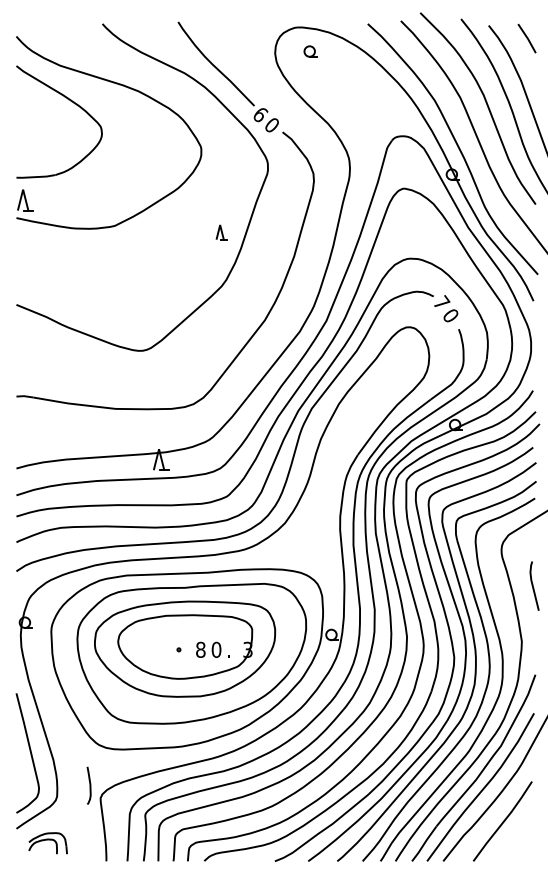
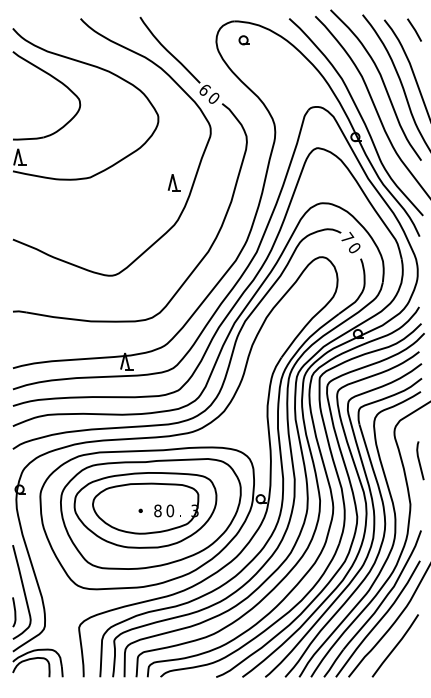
part: (221, 232) -> (174, 182), size x1.43
curve: (89, 785) -> (14, 612), moved
part: (47, 843) -> (37, 663), size x1.67

